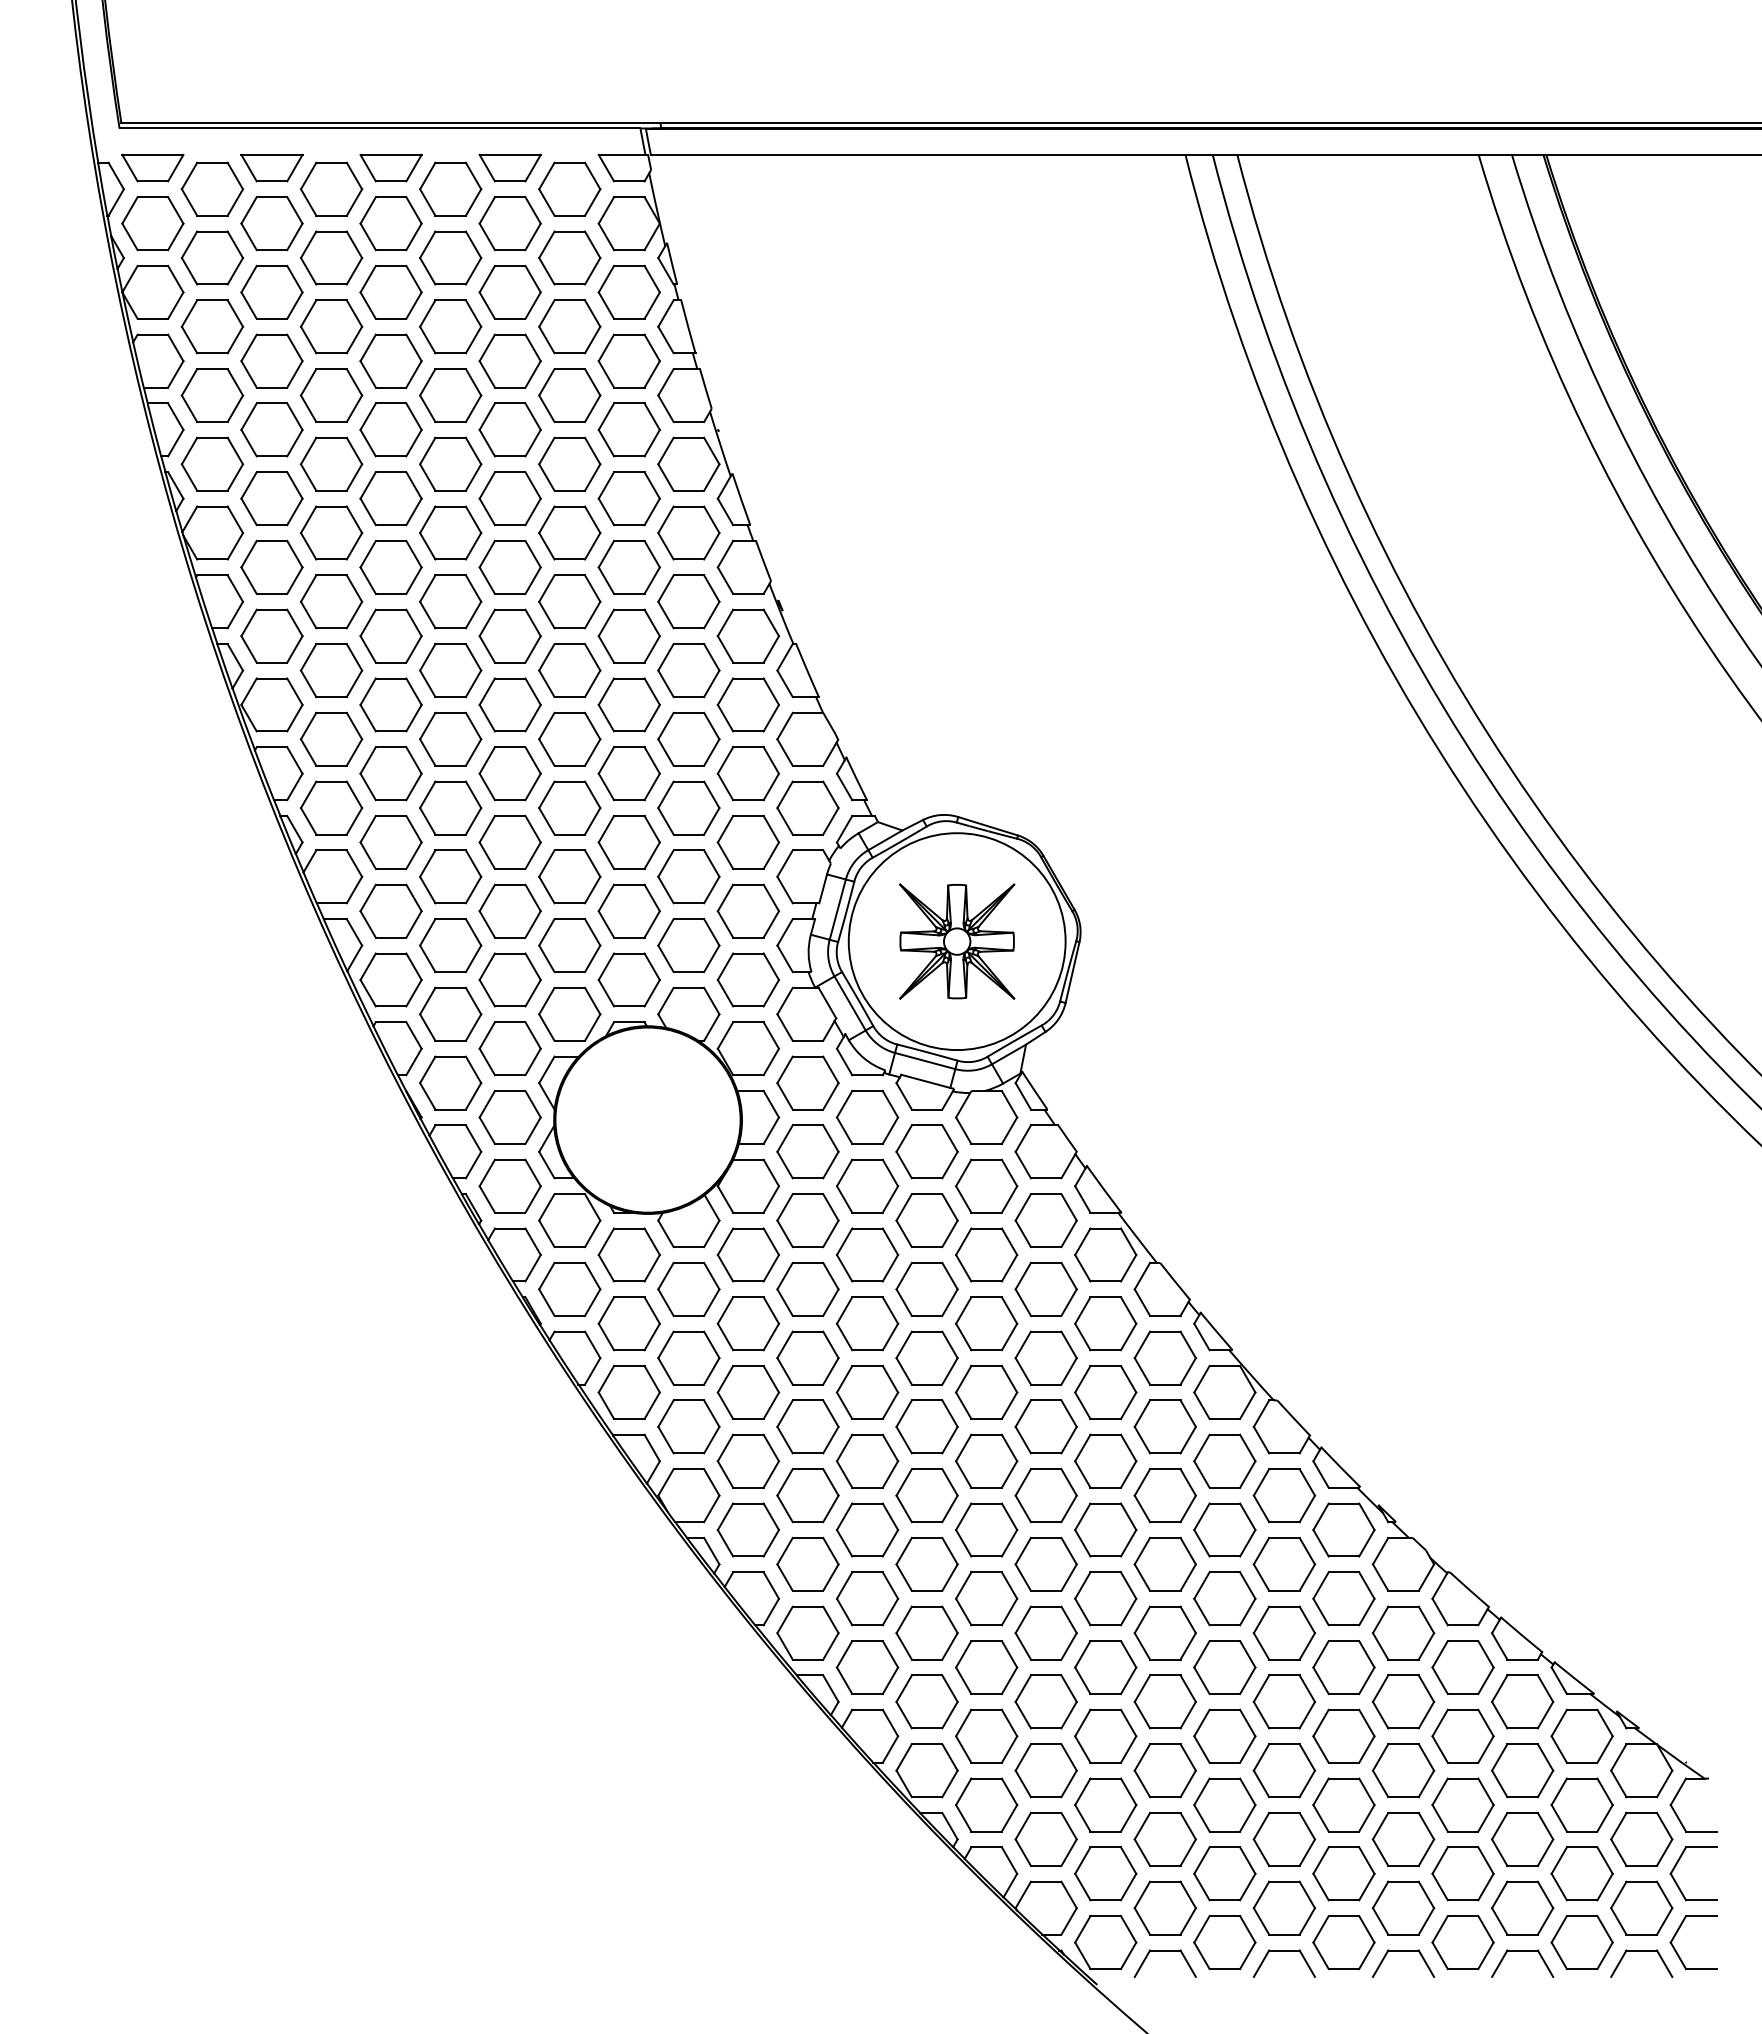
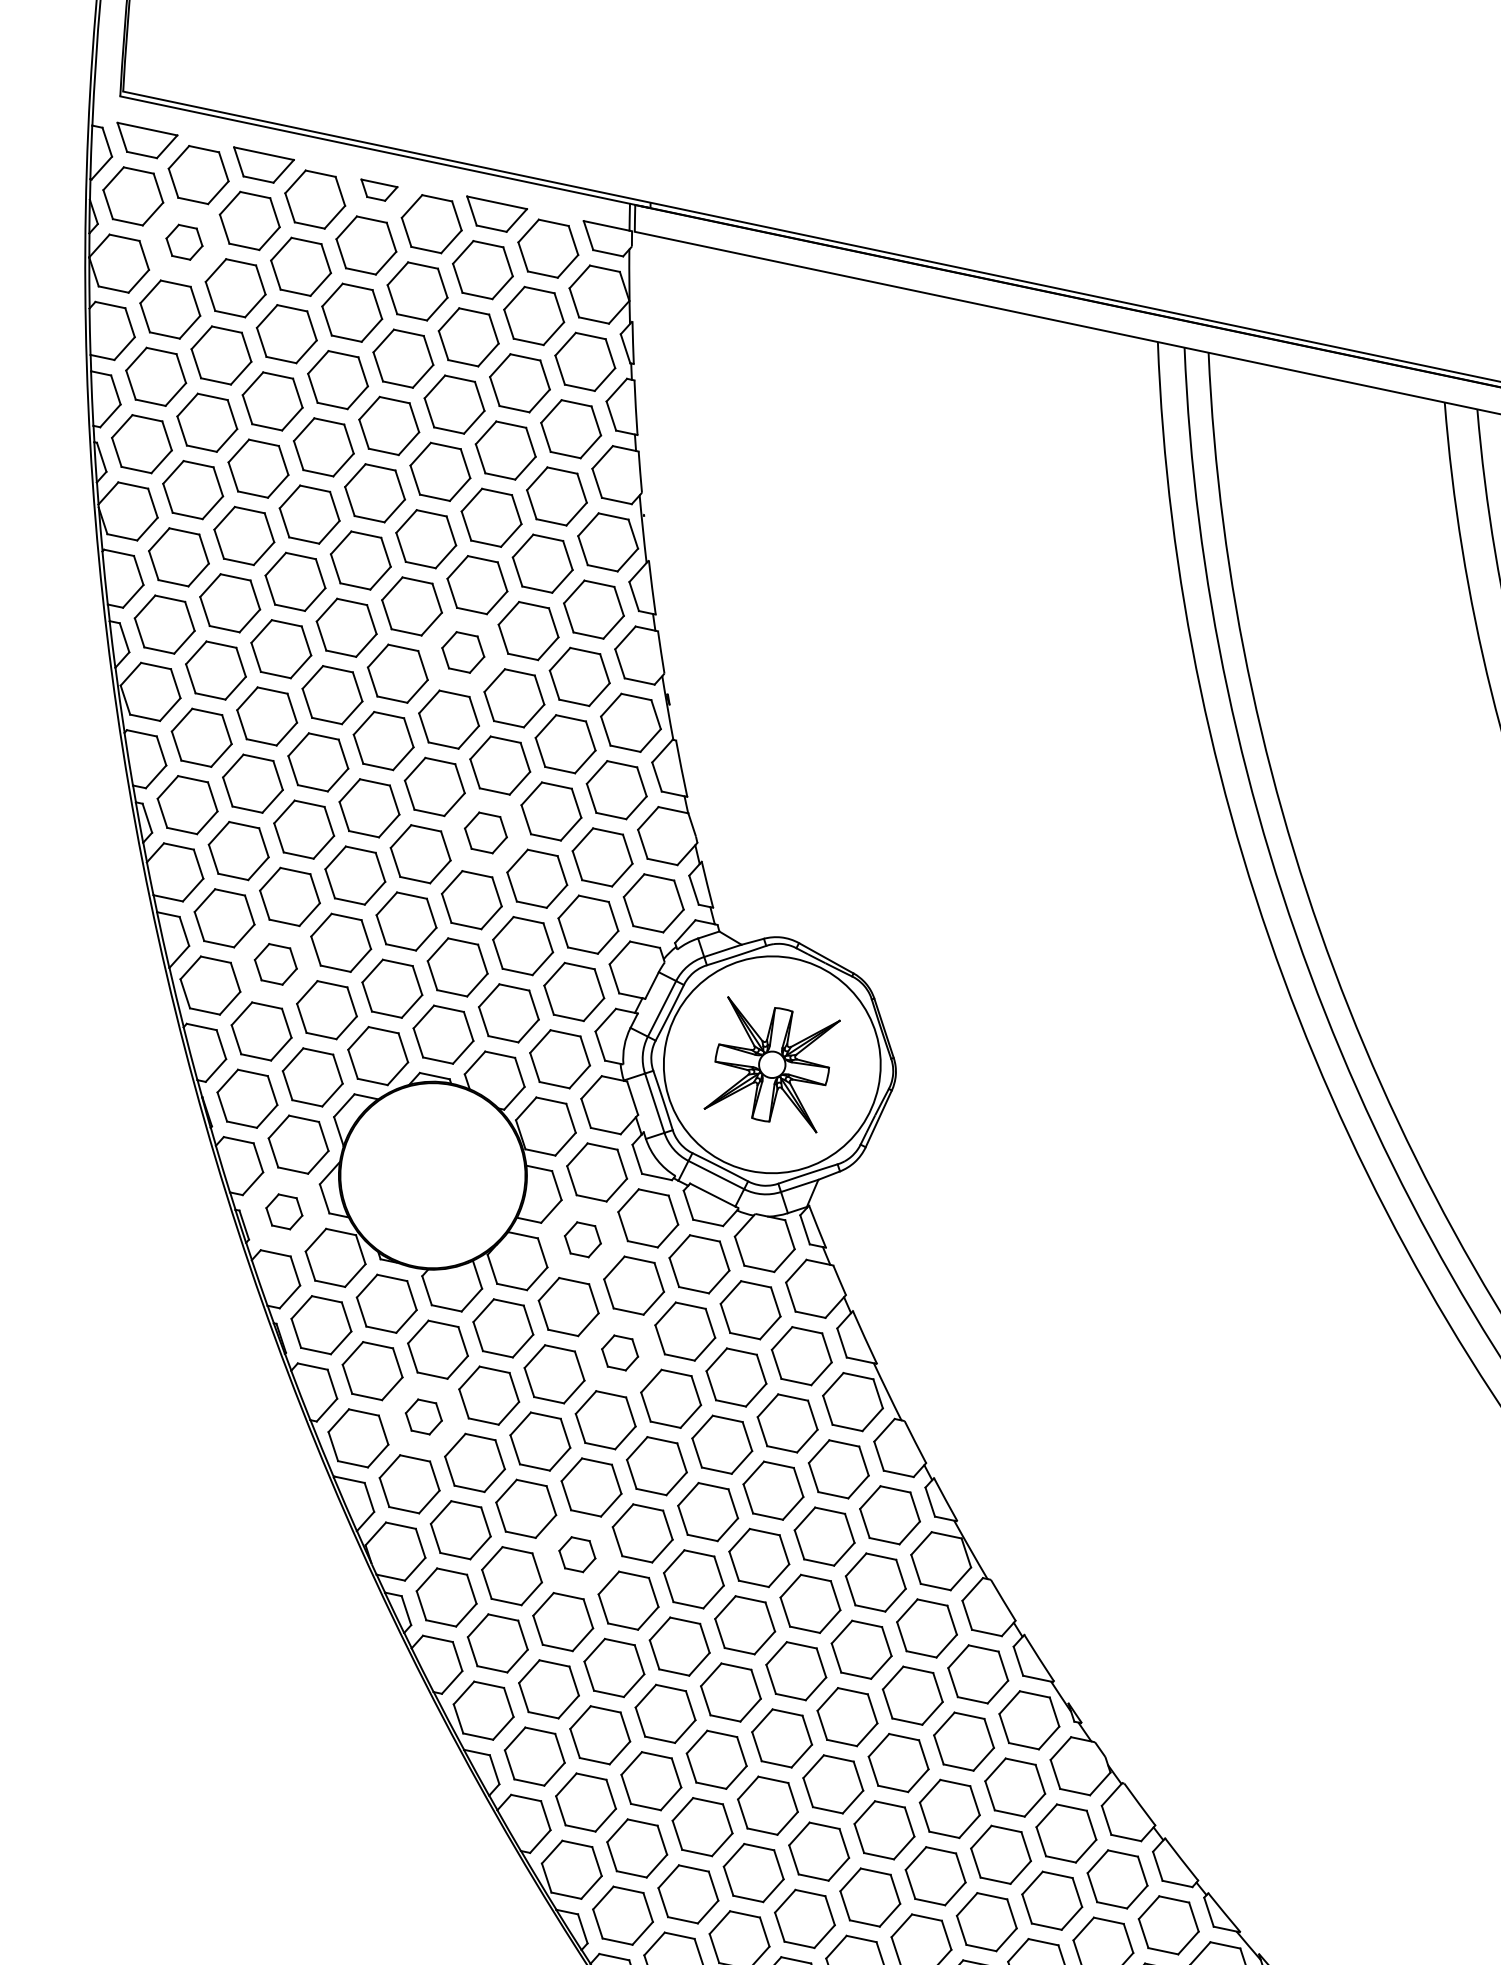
part: (390, 167) -> (377, 190), size x0.6
part: (212, 257) -> (184, 241), size x0.6
part: (569, 601) -> (463, 652), size x0.7
part: (628, 773) -> (485, 832), size x0.7
part: (450, 945) -> (275, 964), size x0.7
part: (807, 1151) -> (582, 1239), size x0.6
part: (509, 1185) -> (283, 1211), size x0.6
part: (867, 1254) -> (619, 1352), size x0.6
part: (688, 1357) -> (423, 1416), size x0.6
part: (867, 1460) -> (577, 1554), size x0.6

